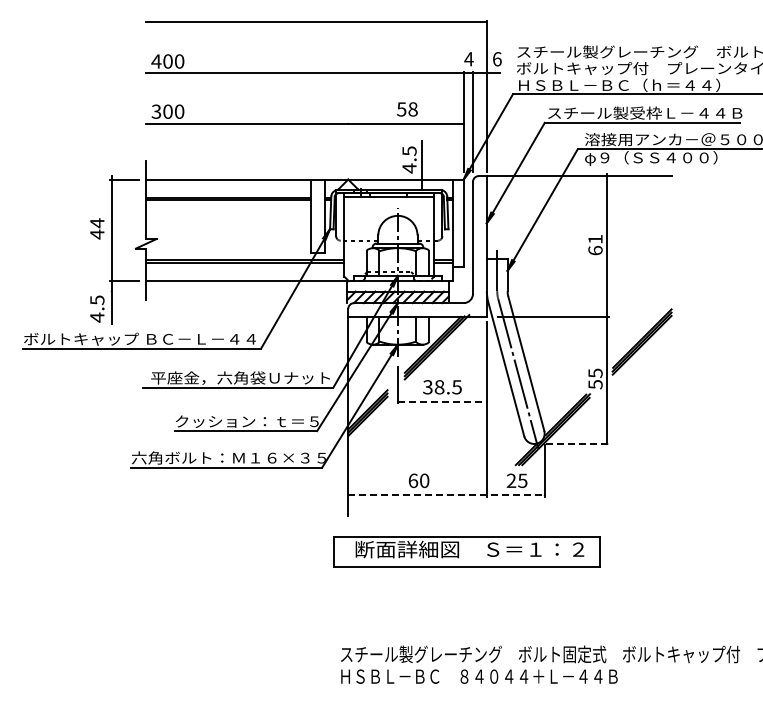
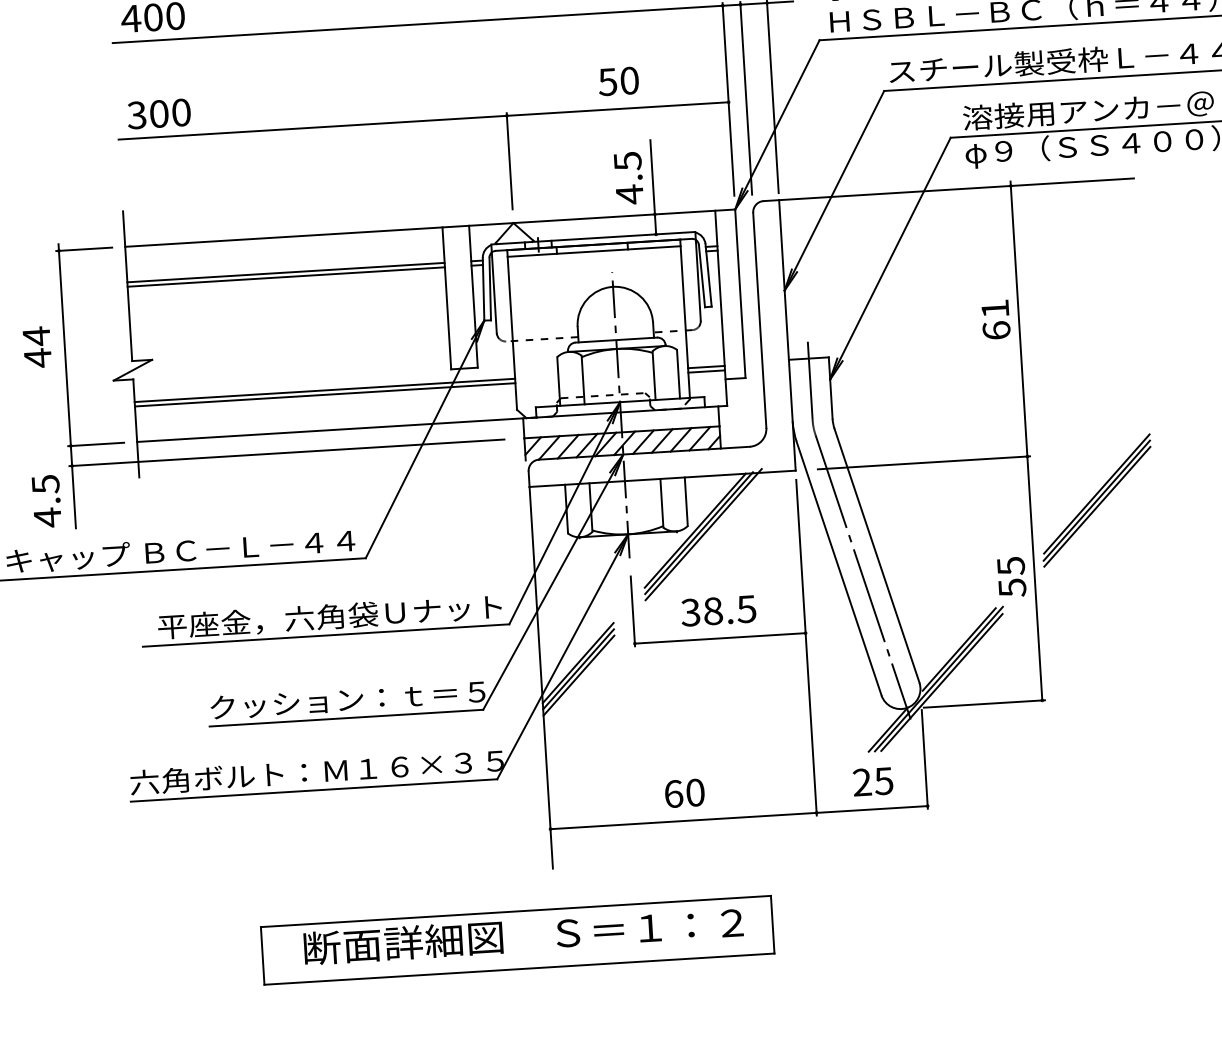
text: (412, 109) -> (628, 80), 58 -> 50
line: (348, 147) -> (510, 161), added
line: (223, 291) -> (286, 452), added
line: (442, 401) -> (720, 638), dashed -> solid
line: (577, 443) -> (984, 703), dashed -> solid
line: (446, 495) -> (739, 818), dashed -> solid
part: (466, 551) -> (517, 939), moved

